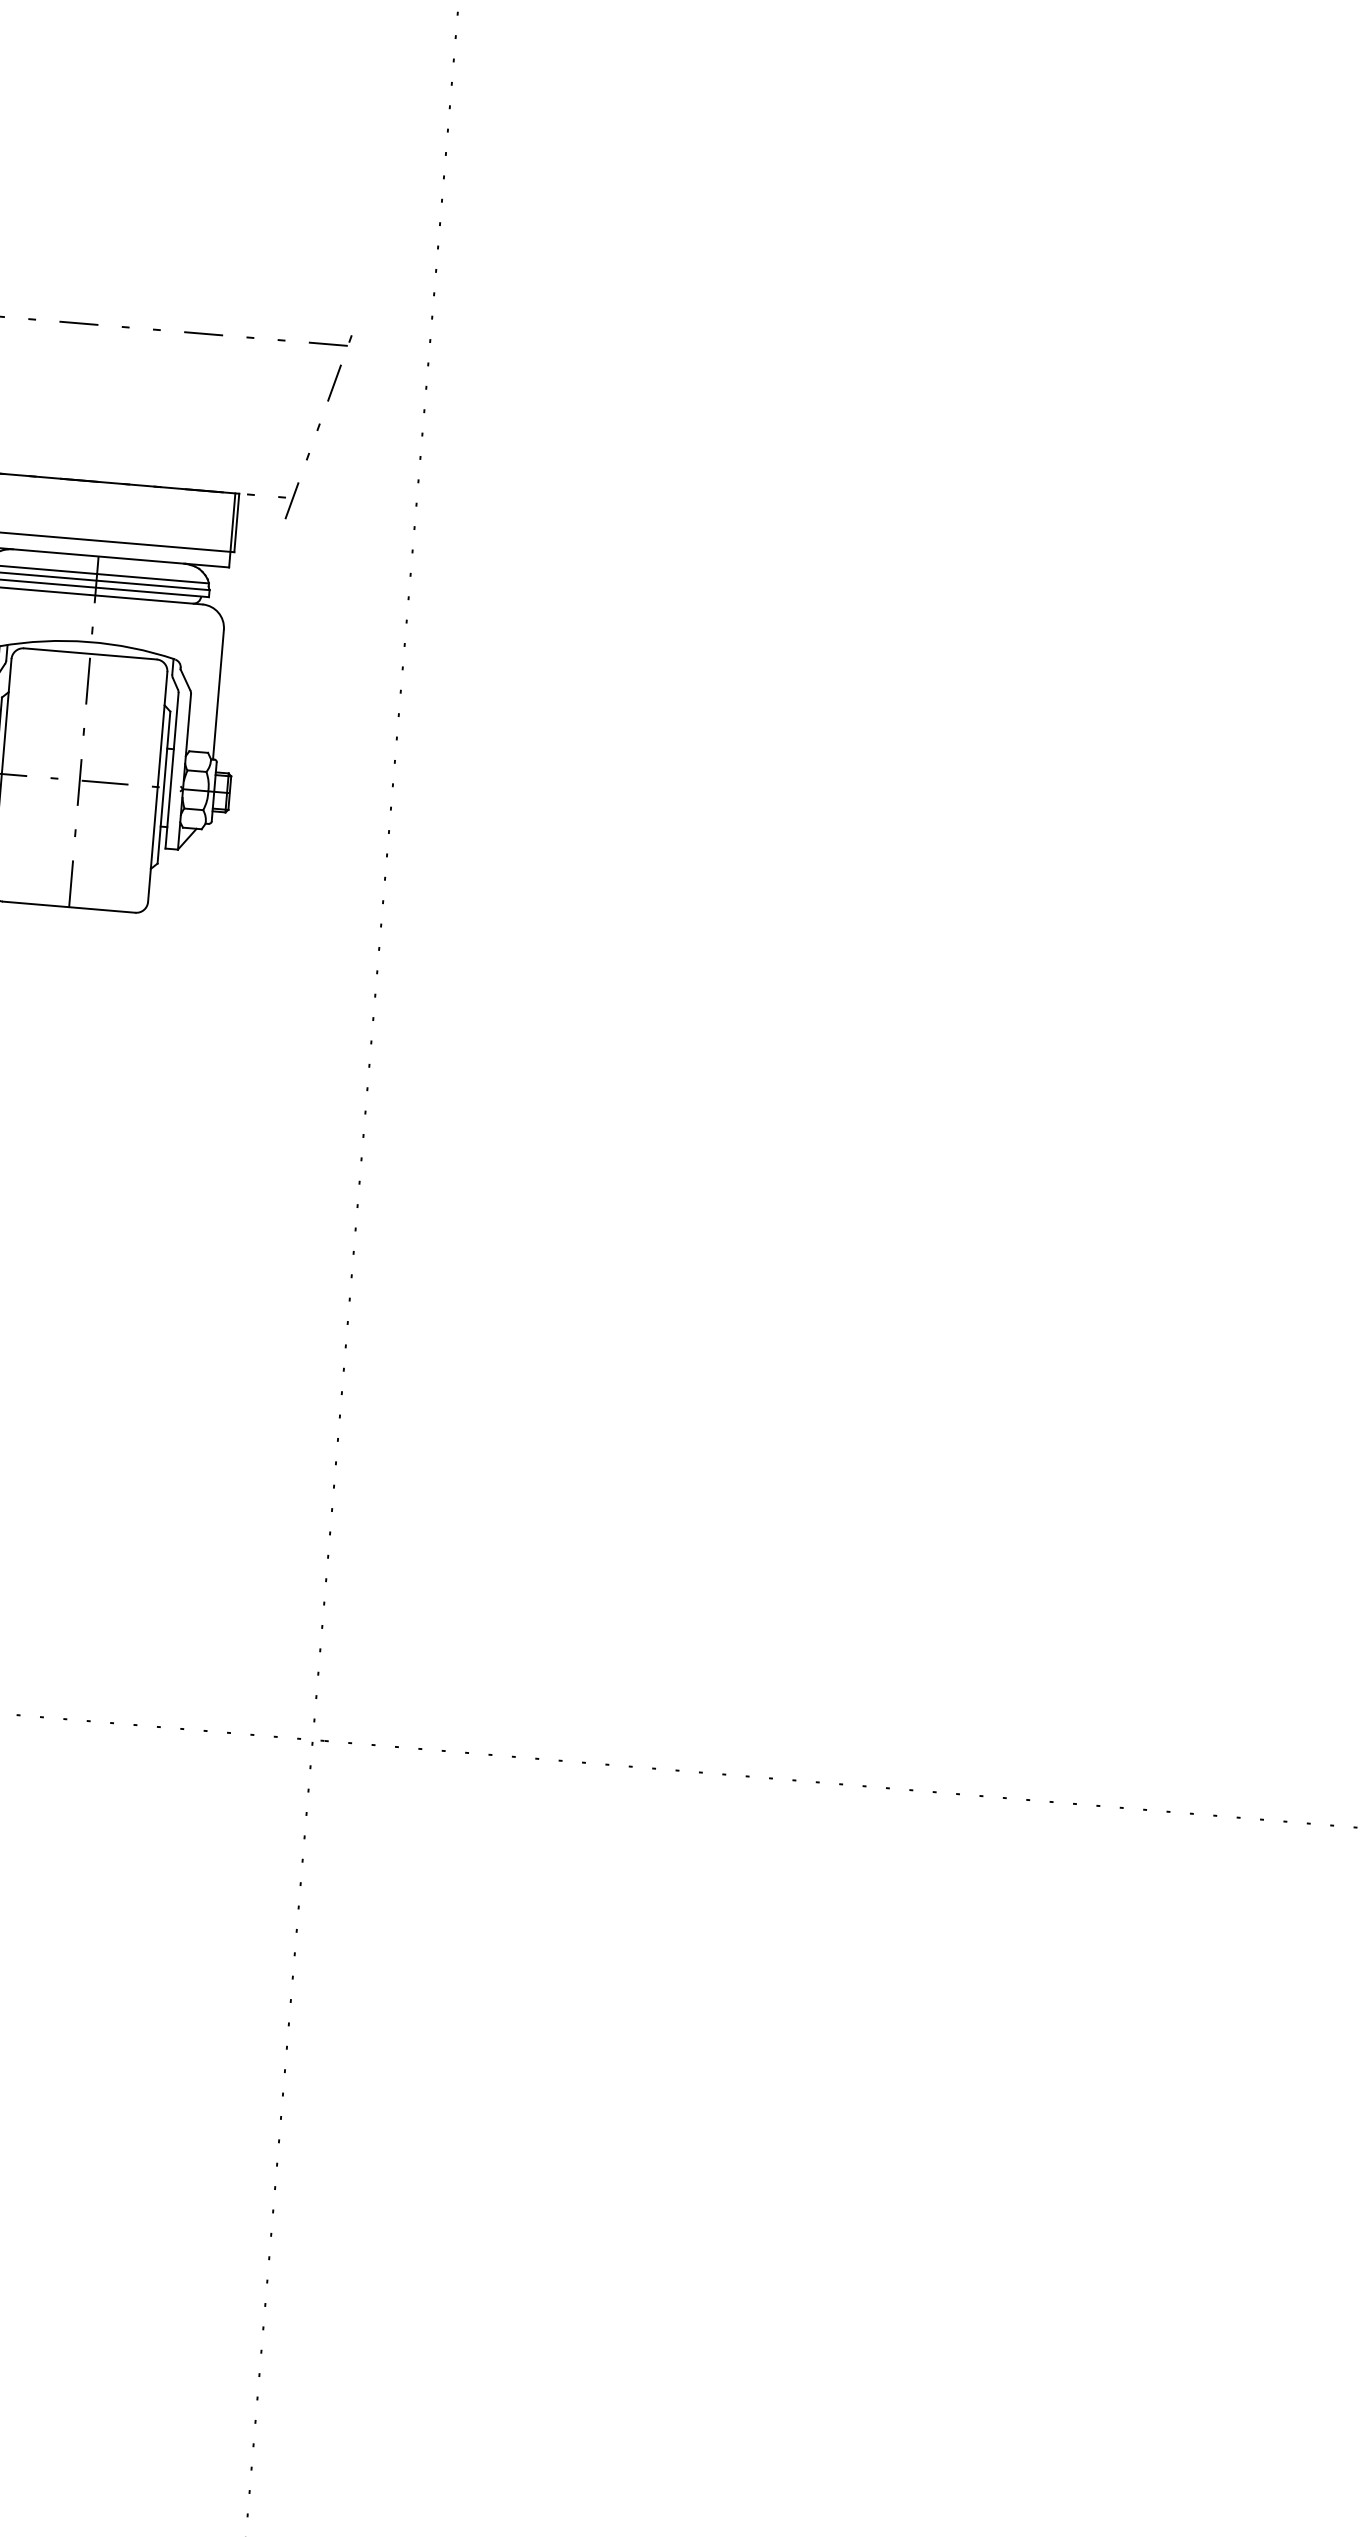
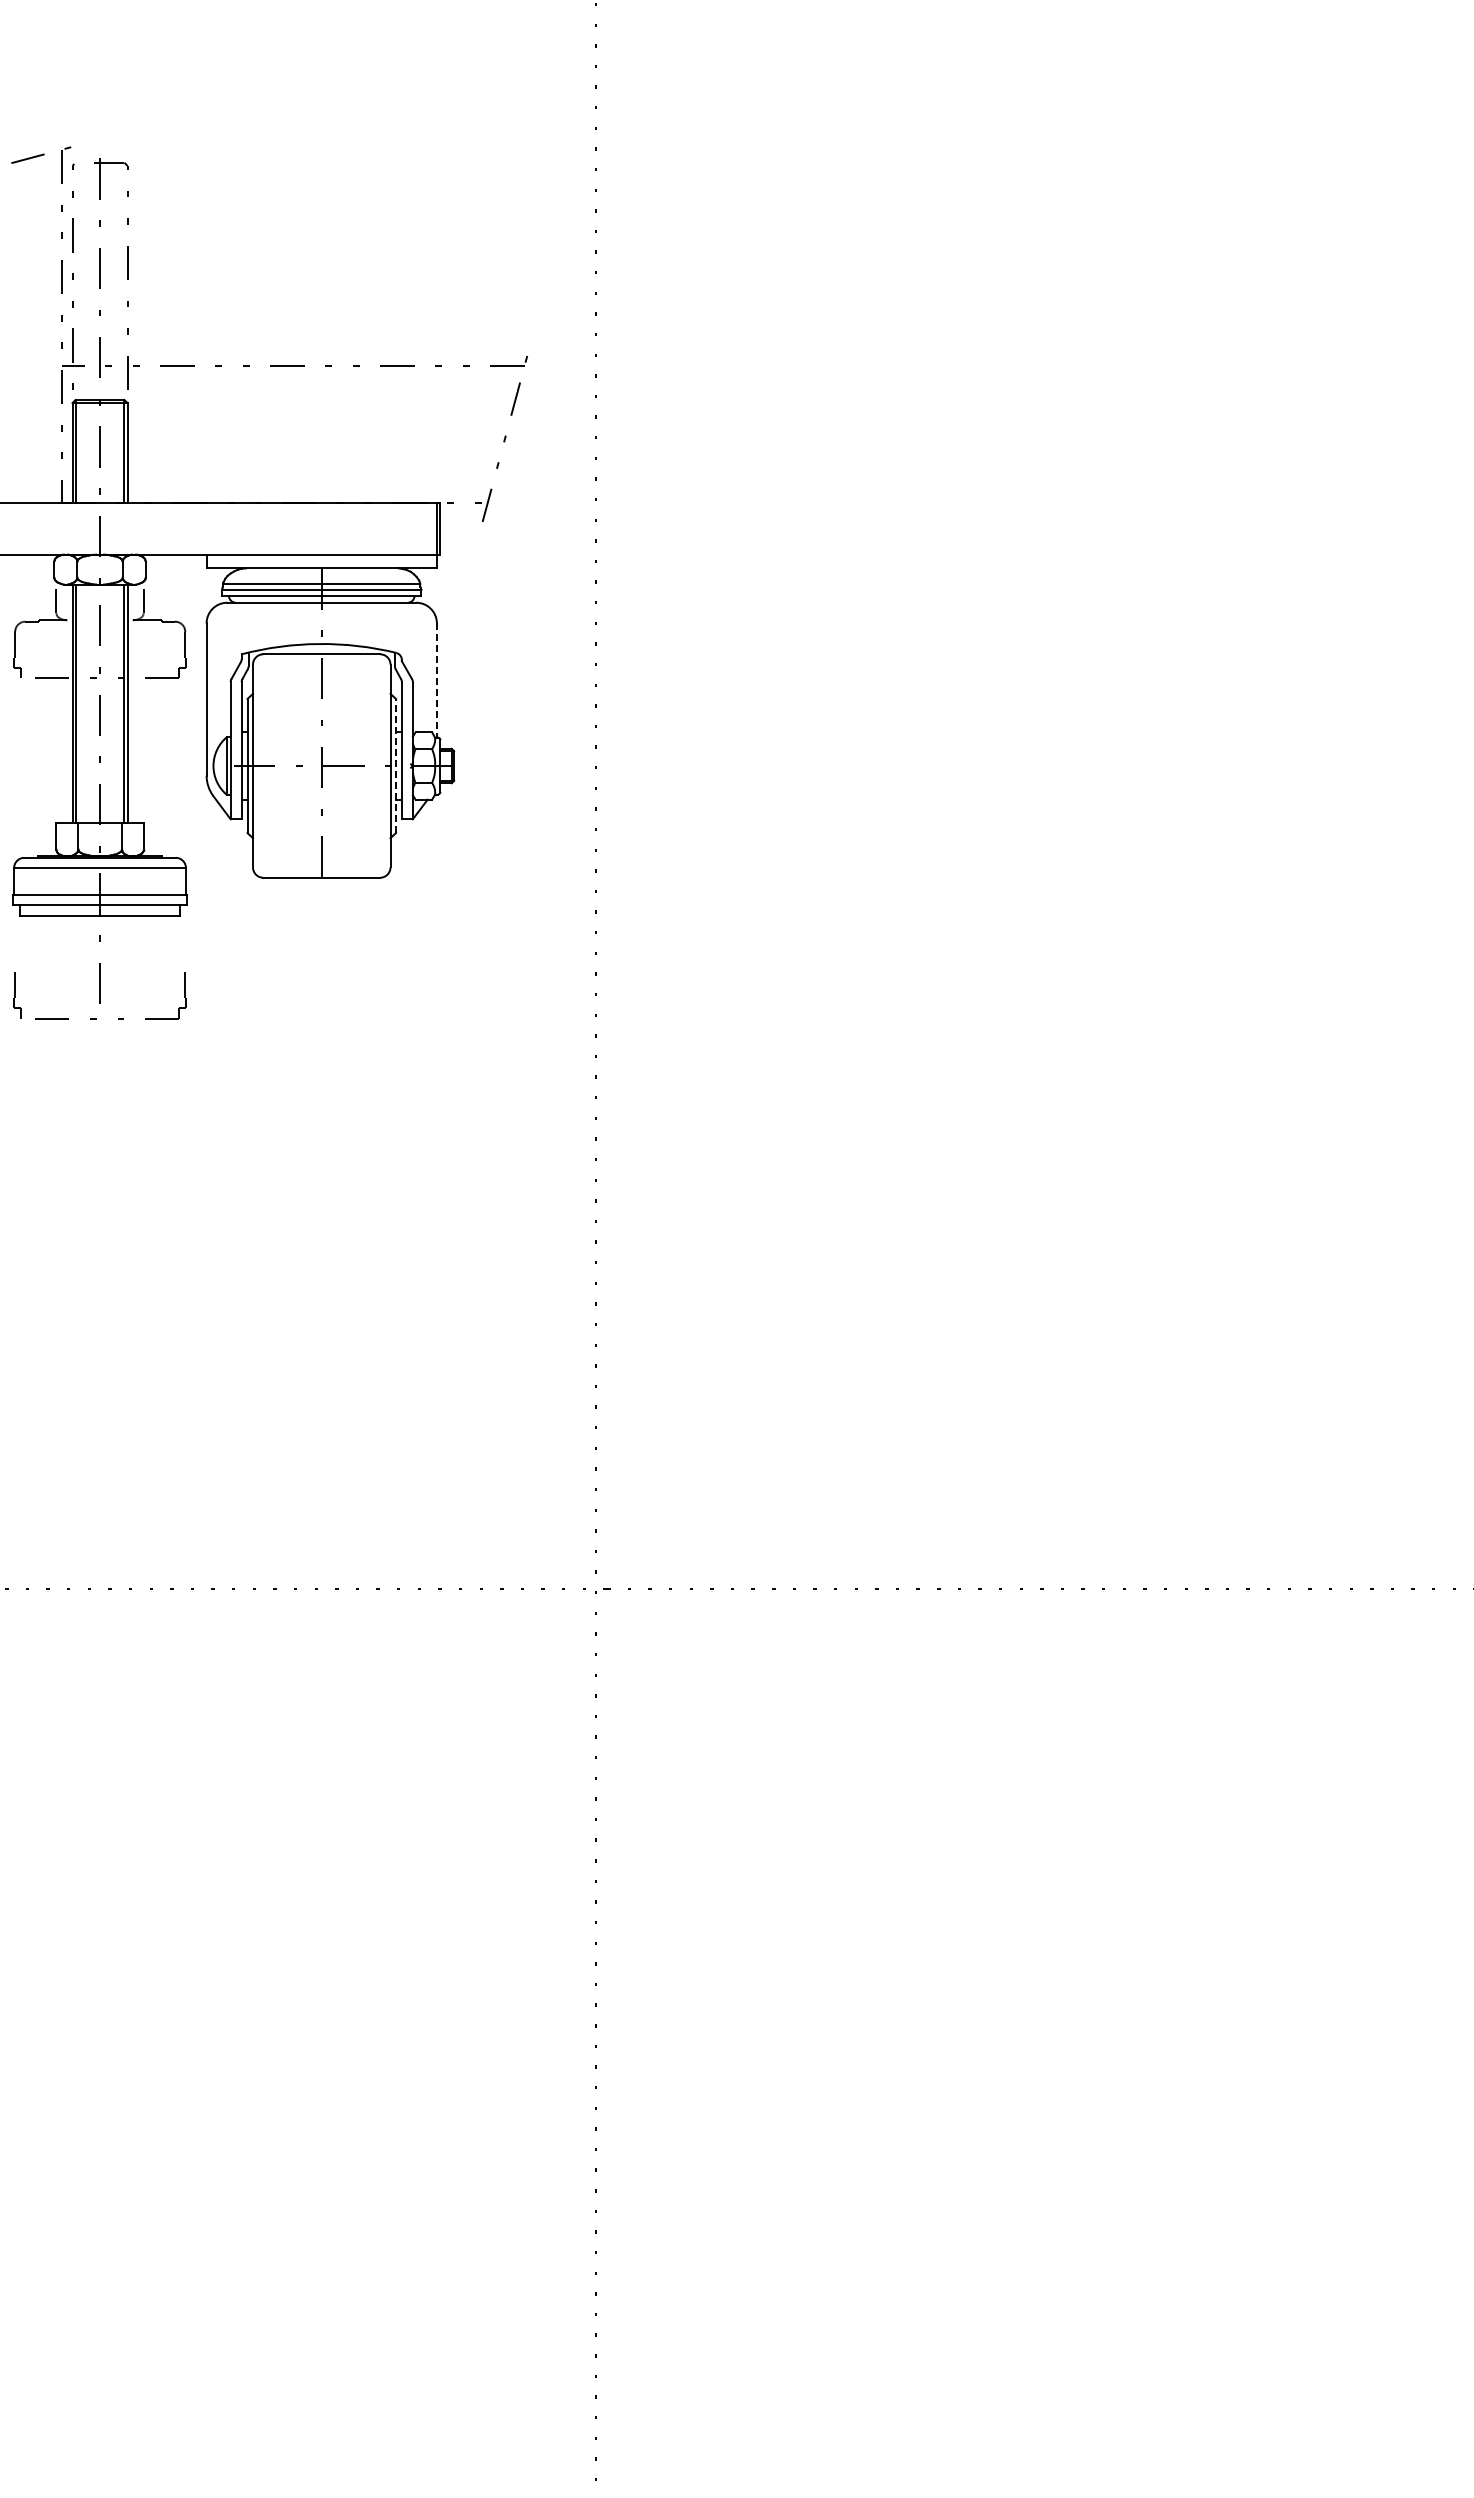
line: (217, 695) -> (436, 681), solid -> dashed
line: (164, 787) -> (396, 765), solid -> dashed

